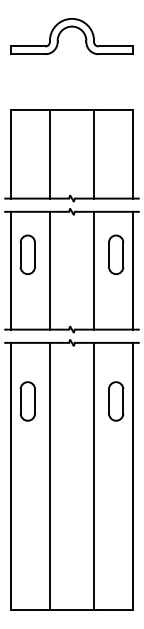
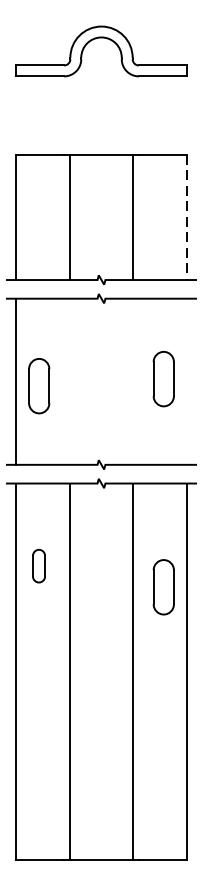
line: (132, 154) -> (186, 217), solid -> dashed
part: (27, 254) -> (38, 385), moved
part: (116, 254) -> (164, 378), moved
line: (49, 270) -> (69, 381), removed
line: (94, 270) -> (133, 381), removed
line: (132, 270) -> (186, 381), removed
part: (27, 401) -> (38, 566), size x0.6
part: (116, 401) -> (164, 587), moved

